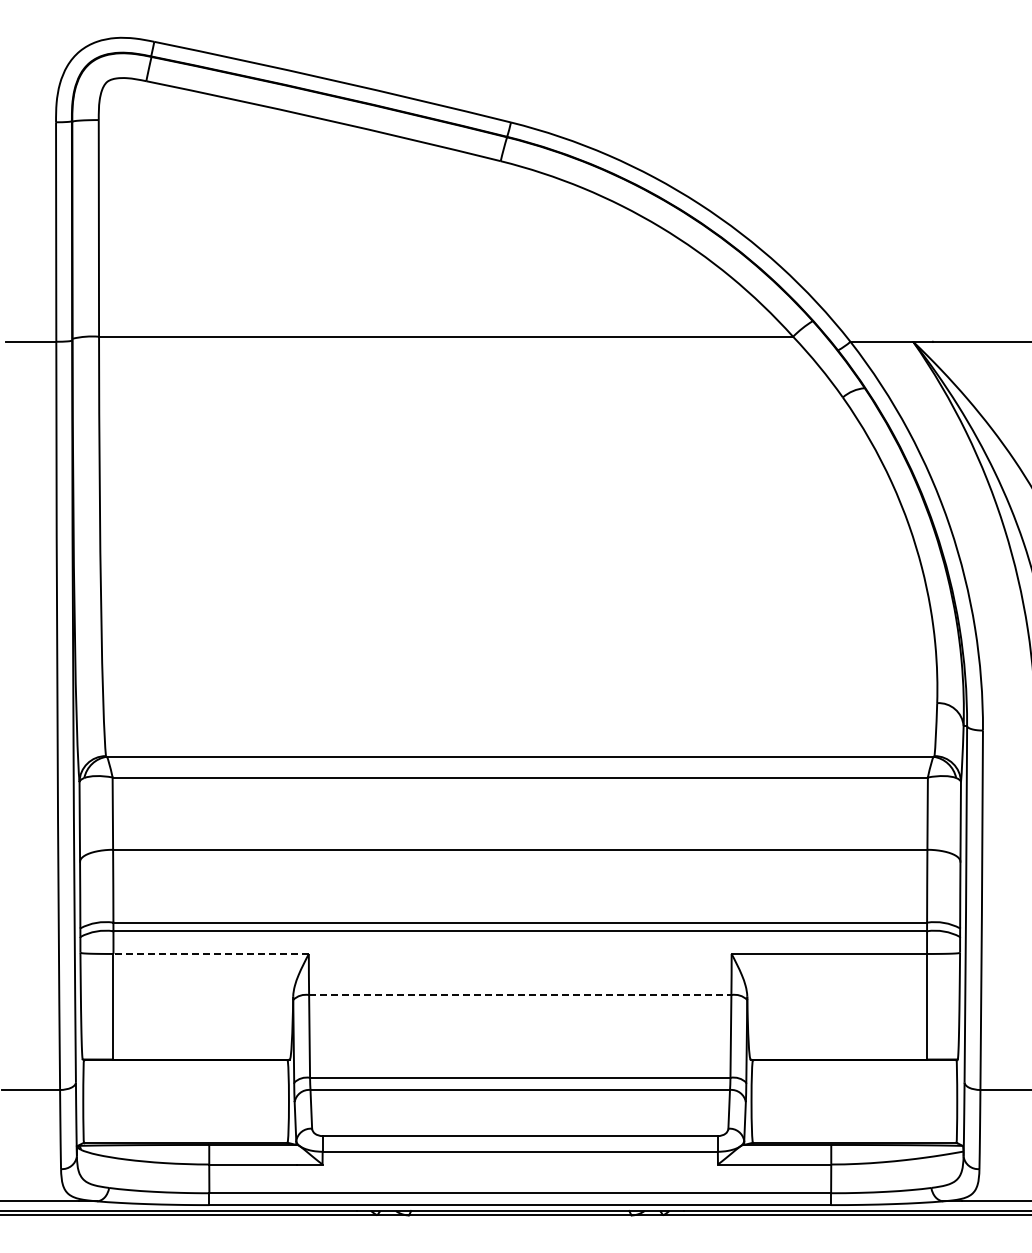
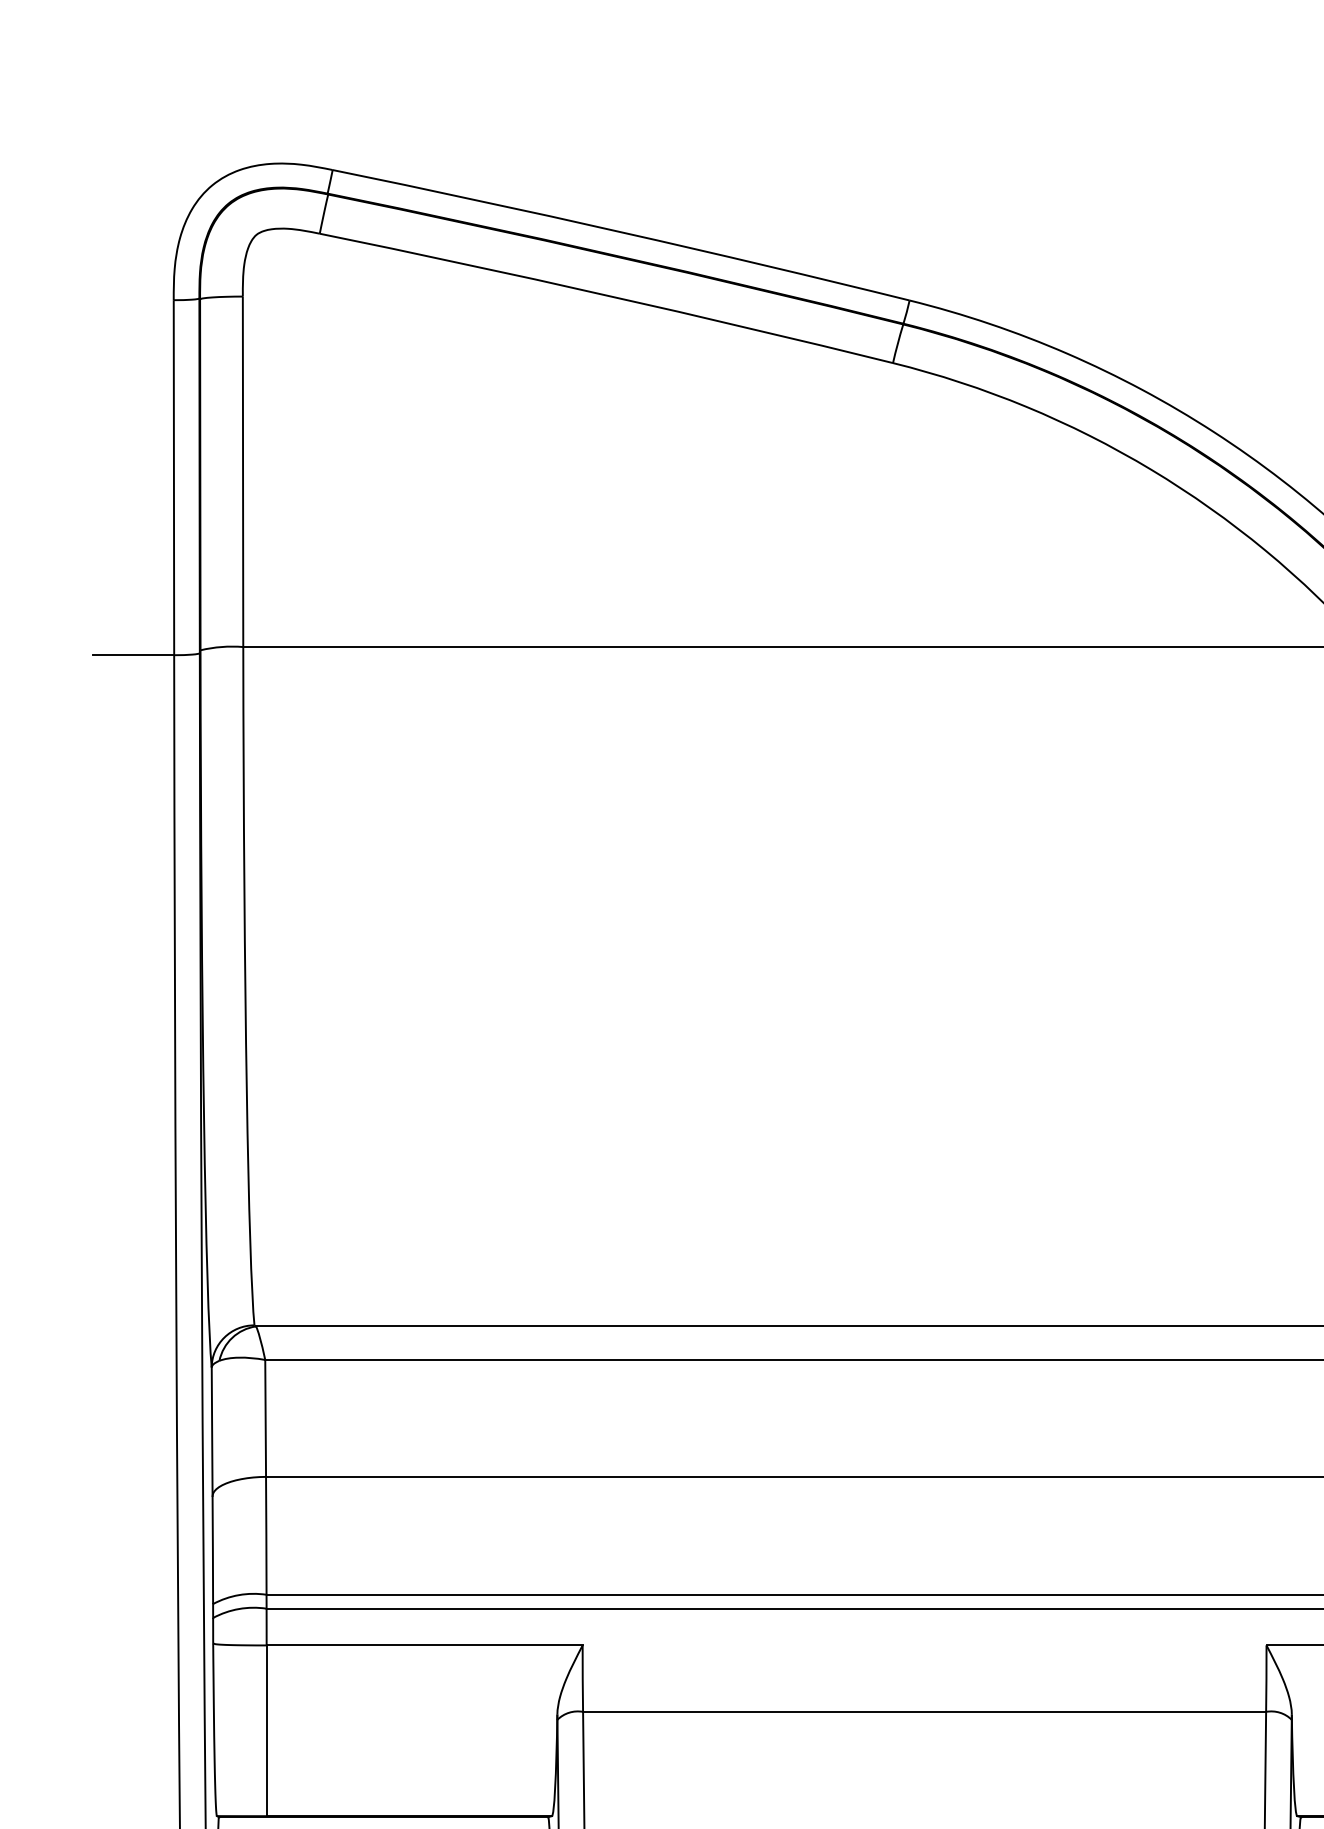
line: (211, 953) -> (425, 1644), dashed -> solid
line: (520, 995) -> (924, 1712), dashed -> solid

